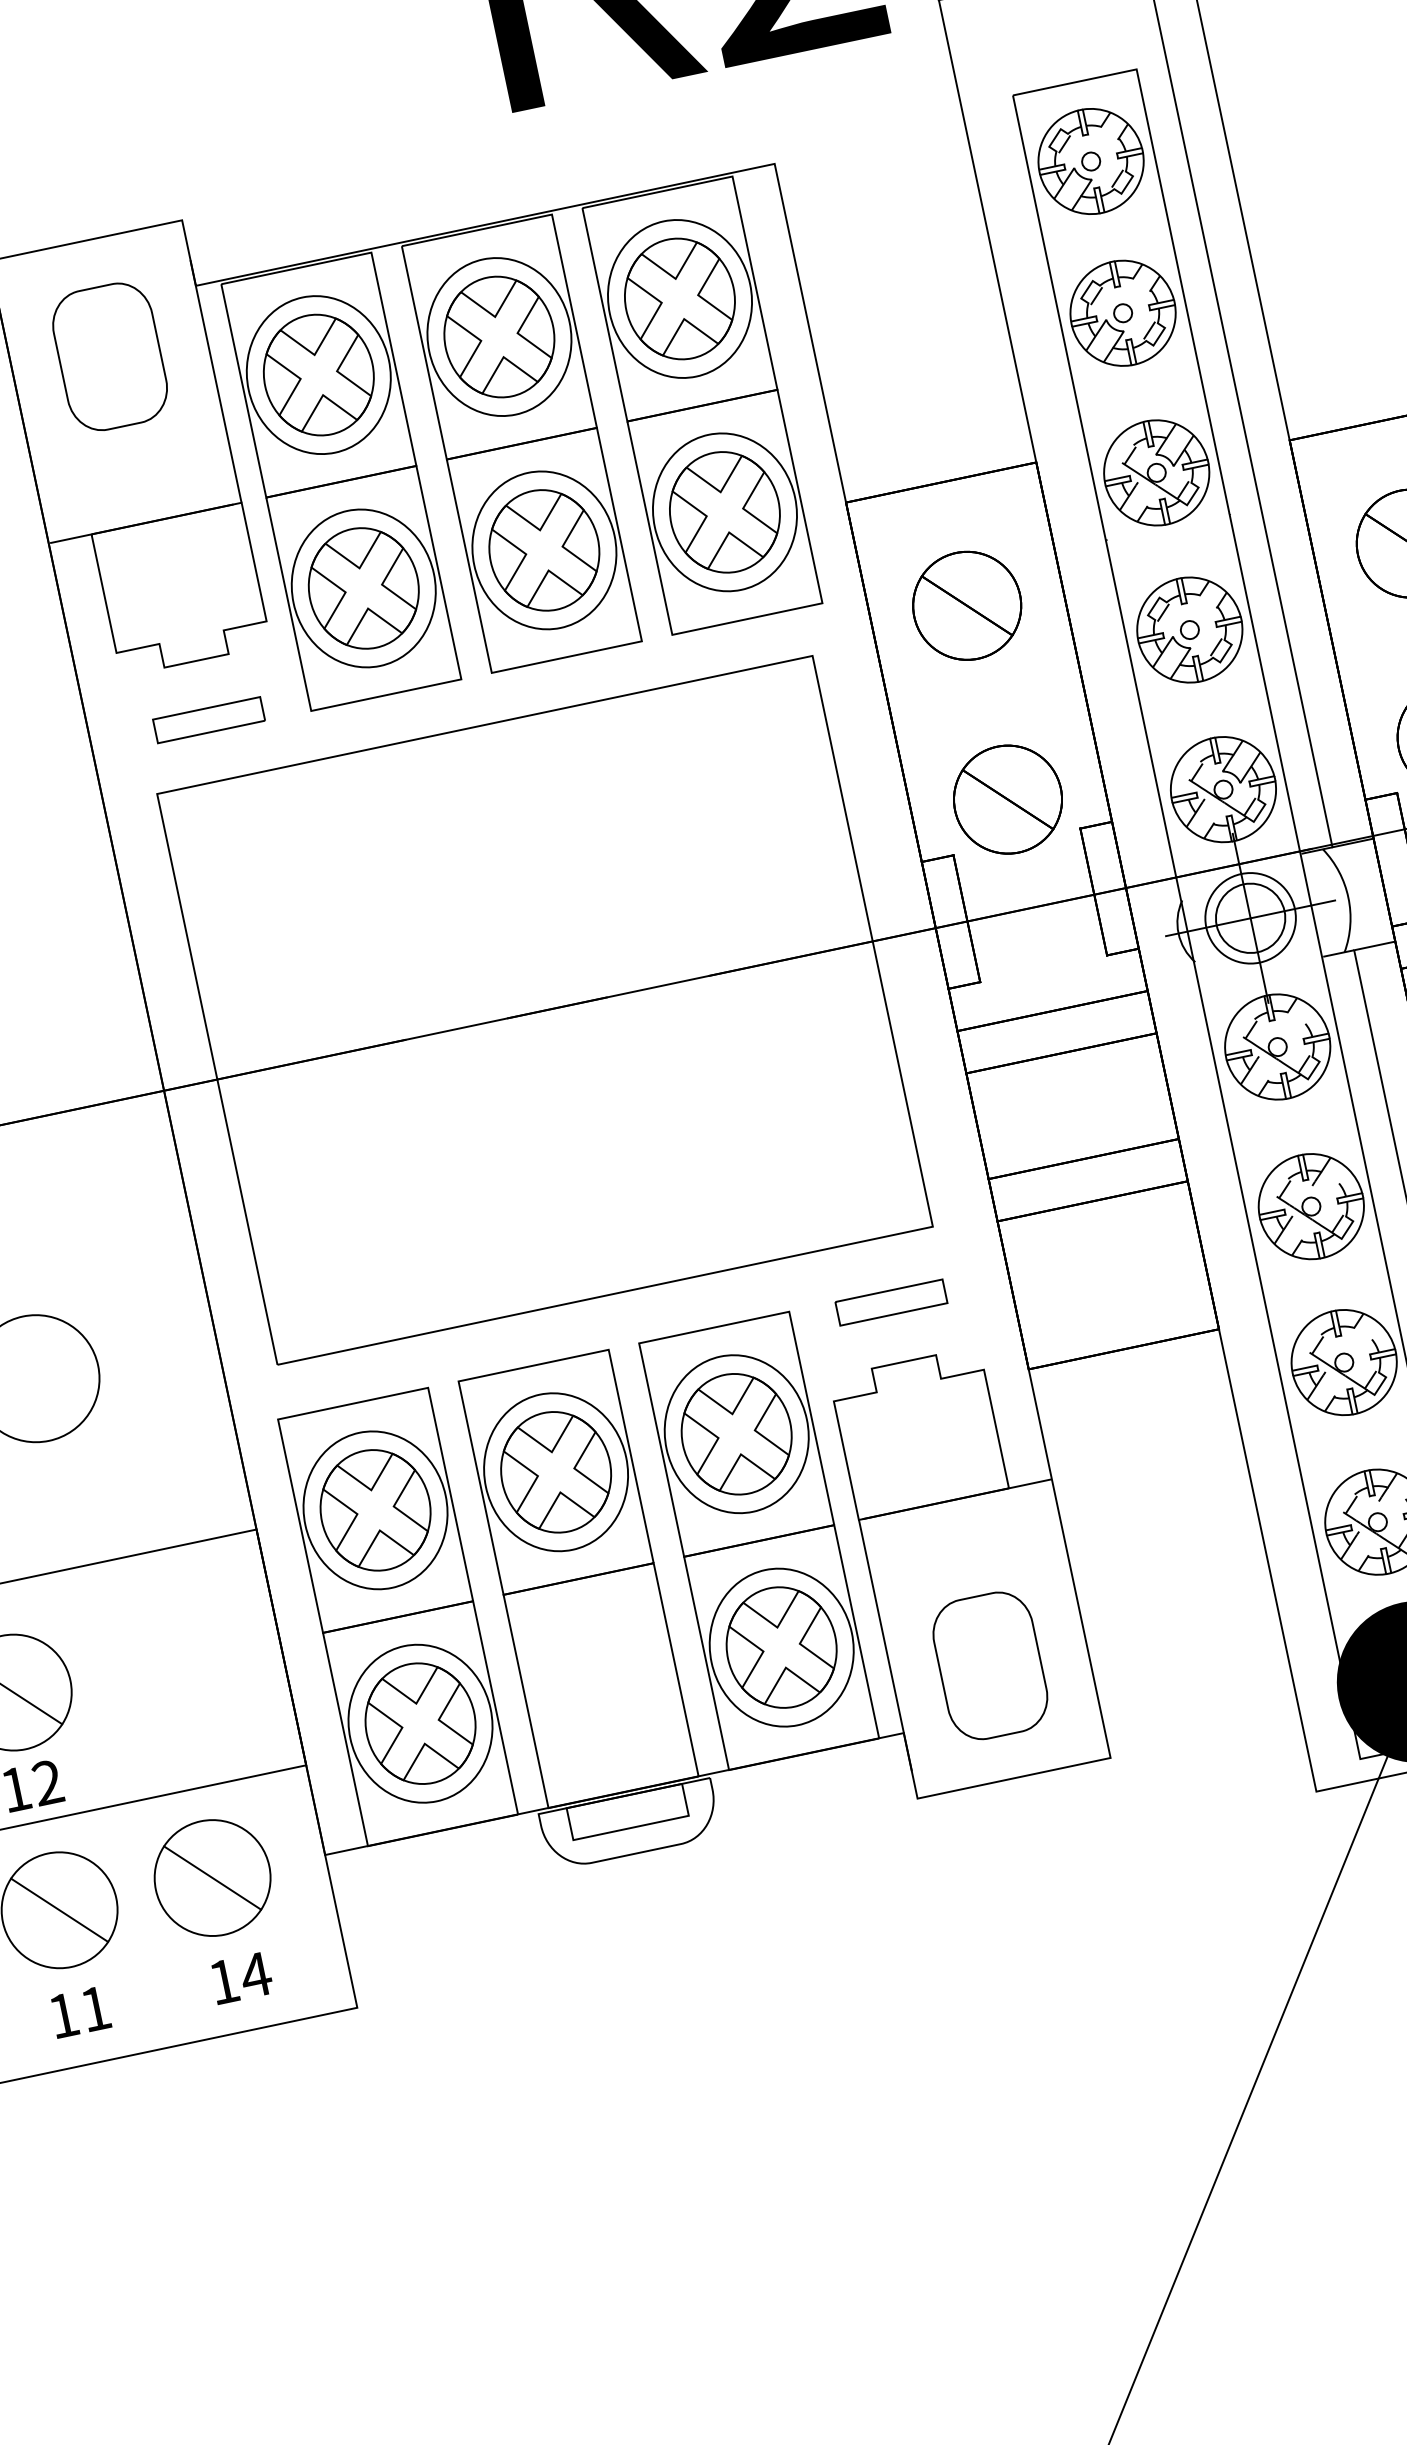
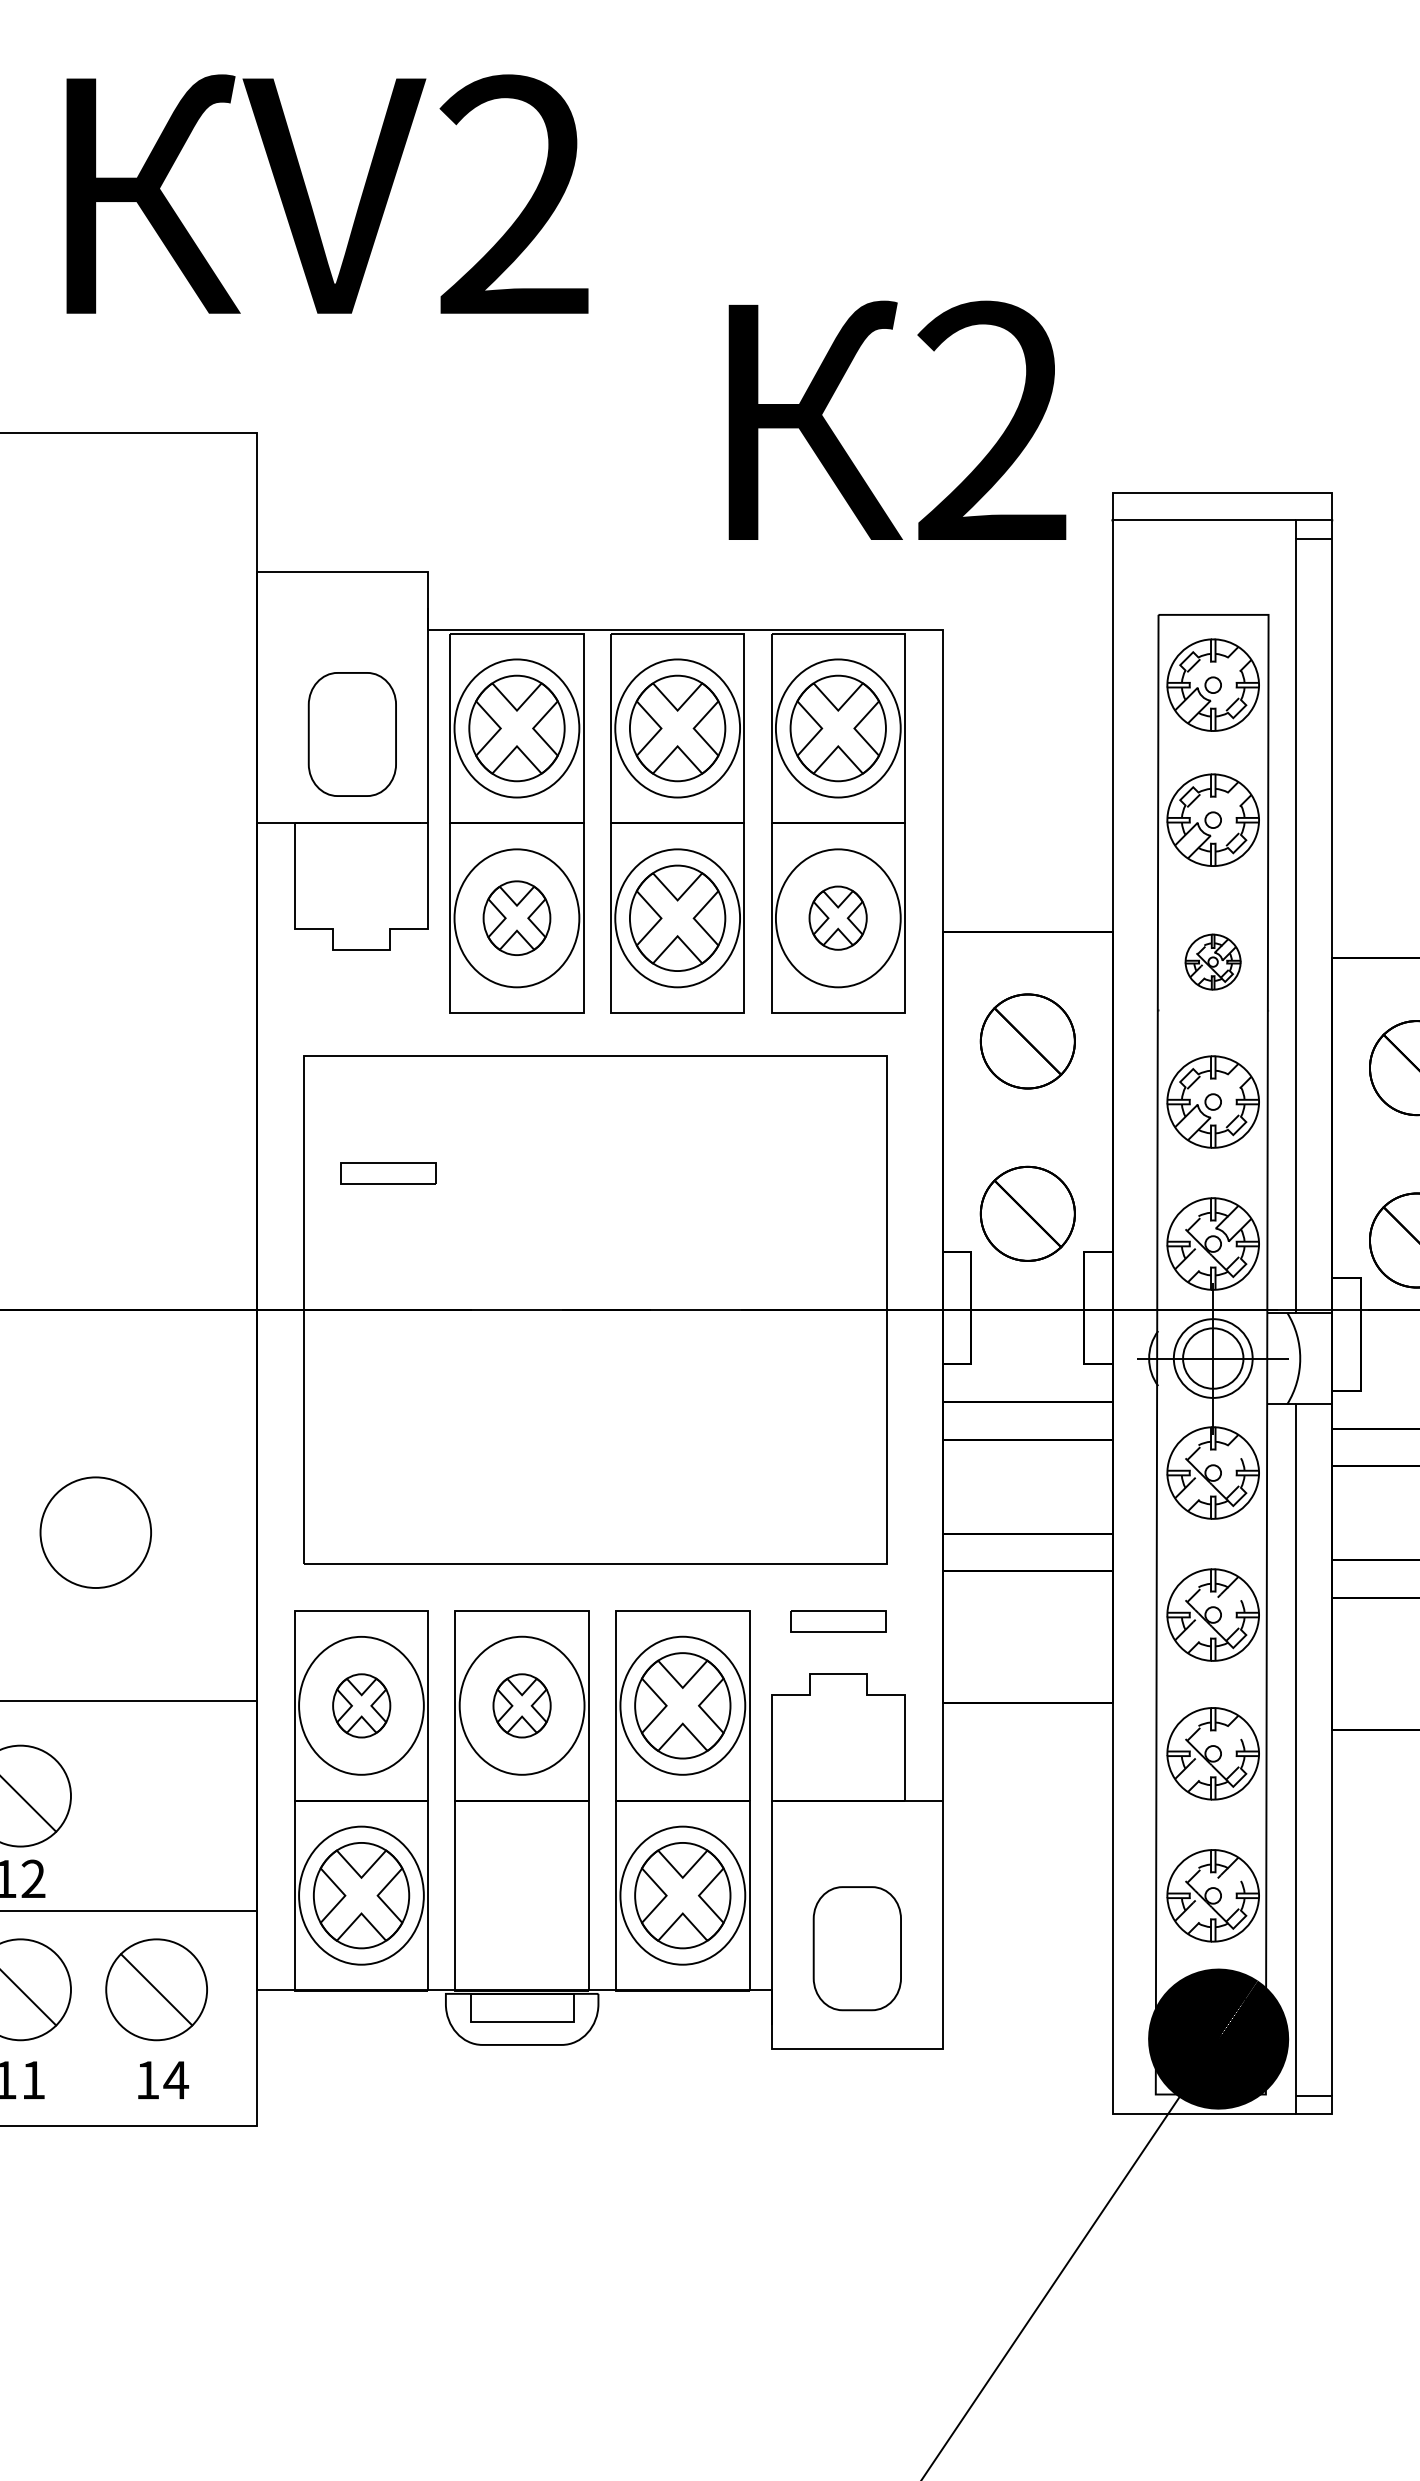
part: (109, 357) -> (351, 734), moved
part: (1155, 472) -> (1212, 961), size x0.6
part: (723, 511) -> (837, 917), size x0.6
part: (363, 587) -> (516, 917), size x0.7
part: (208, 719) -> (388, 1173), moved
part: (555, 1472) -> (521, 1705), size x0.6
part: (375, 1509) -> (361, 1705), size x0.6

